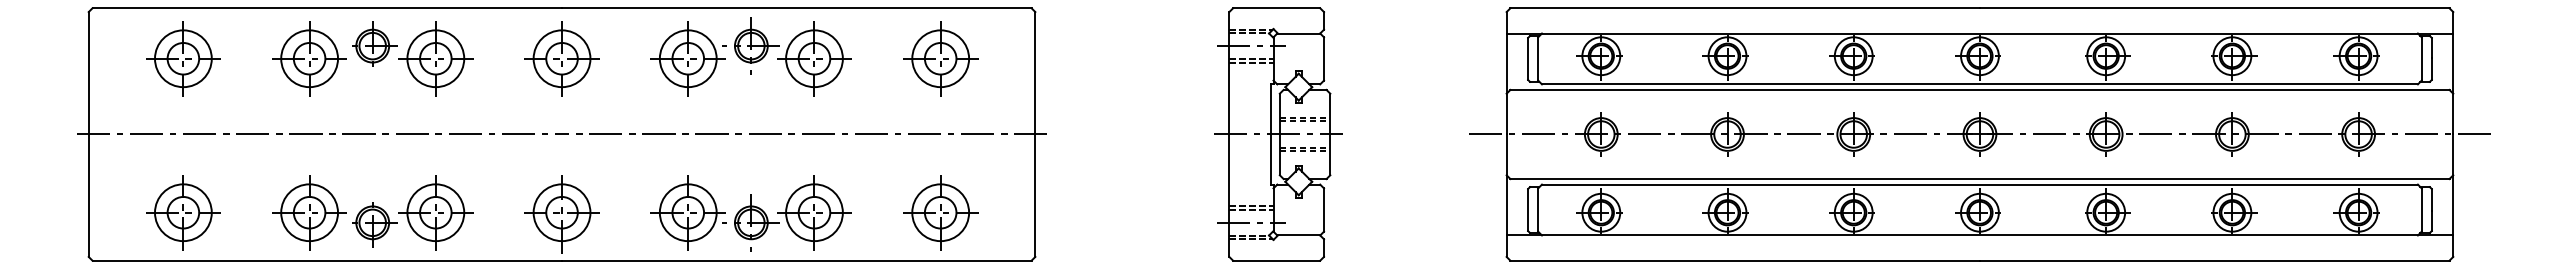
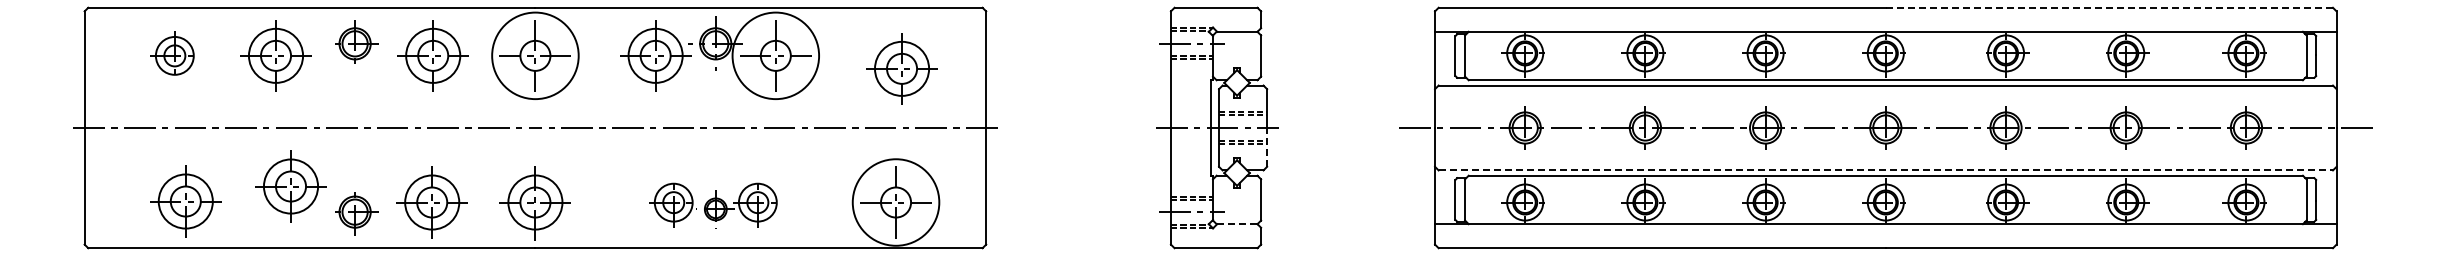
line: (2214, 7) -> (2109, 7), solid -> dashed
part: (183, 58) -> (174, 55), size x0.7
part: (309, 58) -> (275, 55), moved
part: (435, 58) -> (432, 55), moved
circle: (562, 58) -> (535, 55), size x1.6
circle: (814, 58) -> (775, 55), size x1.6
part: (940, 58) -> (901, 68), moved
line: (1330, 153) -> (1267, 146), solid -> dashed
line: (1980, 179) -> (1886, 170), solid -> dashed
part: (183, 212) -> (185, 201), moved
part: (309, 212) -> (290, 186), moved
part: (435, 212) -> (431, 202), moved
part: (751, 212) -> (715, 202), size x0.7
circle: (941, 212) -> (896, 202), size x1.6
line: (1299, 235) -> (1237, 224), solid -> dashed

